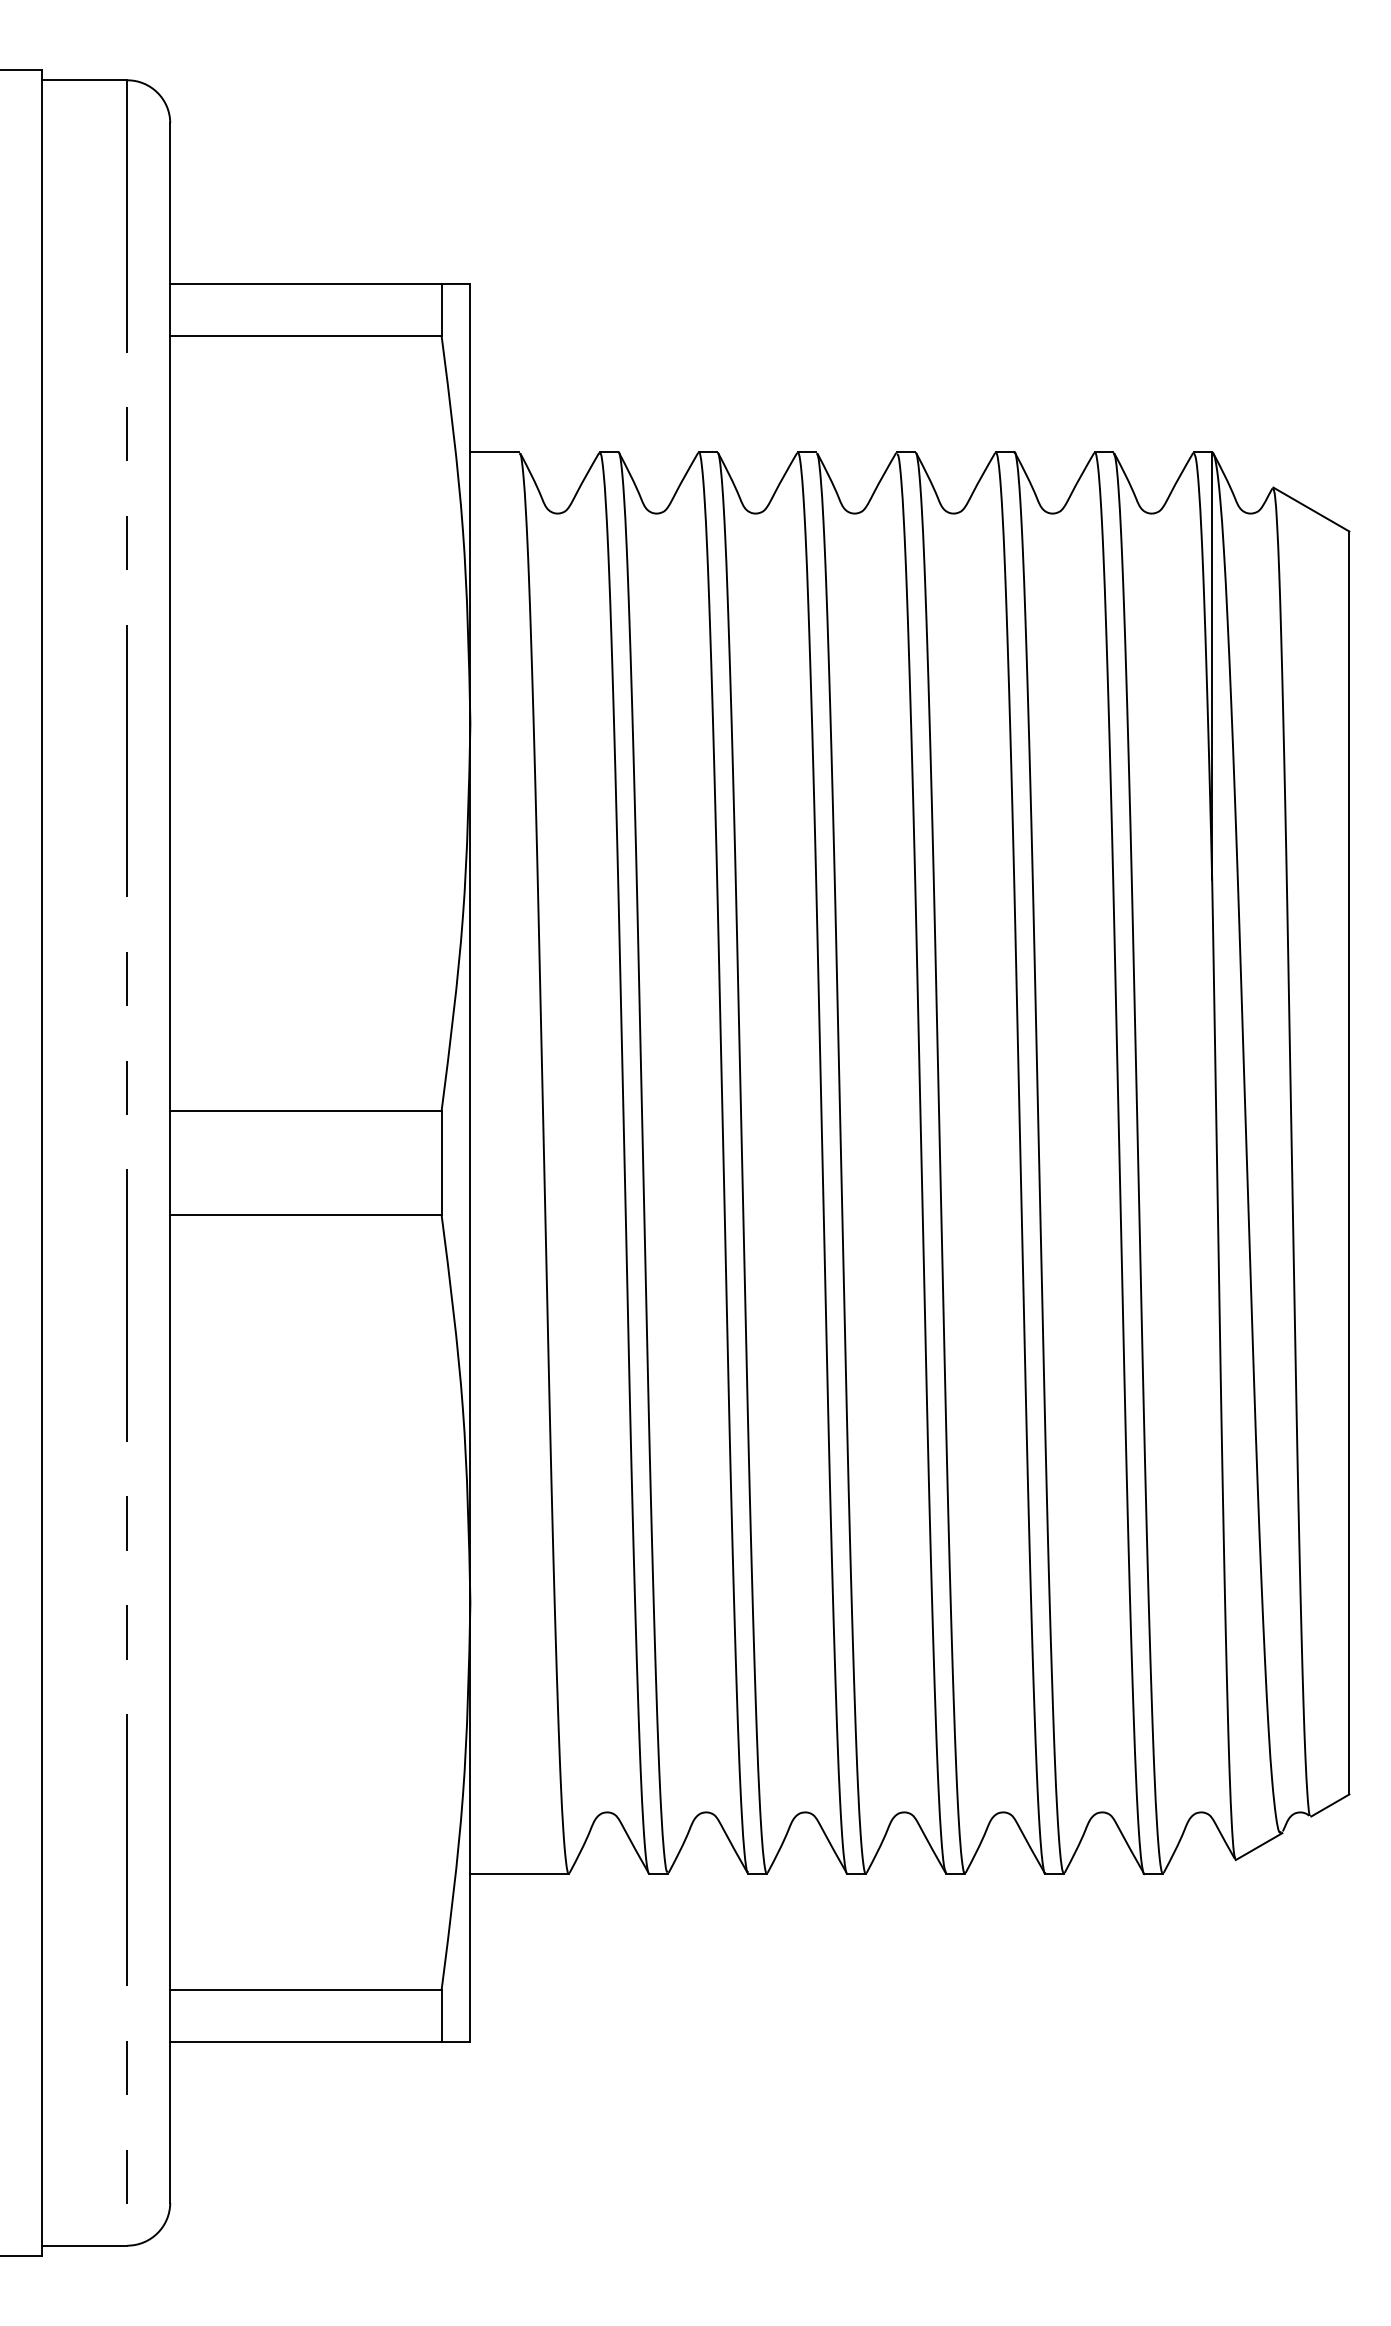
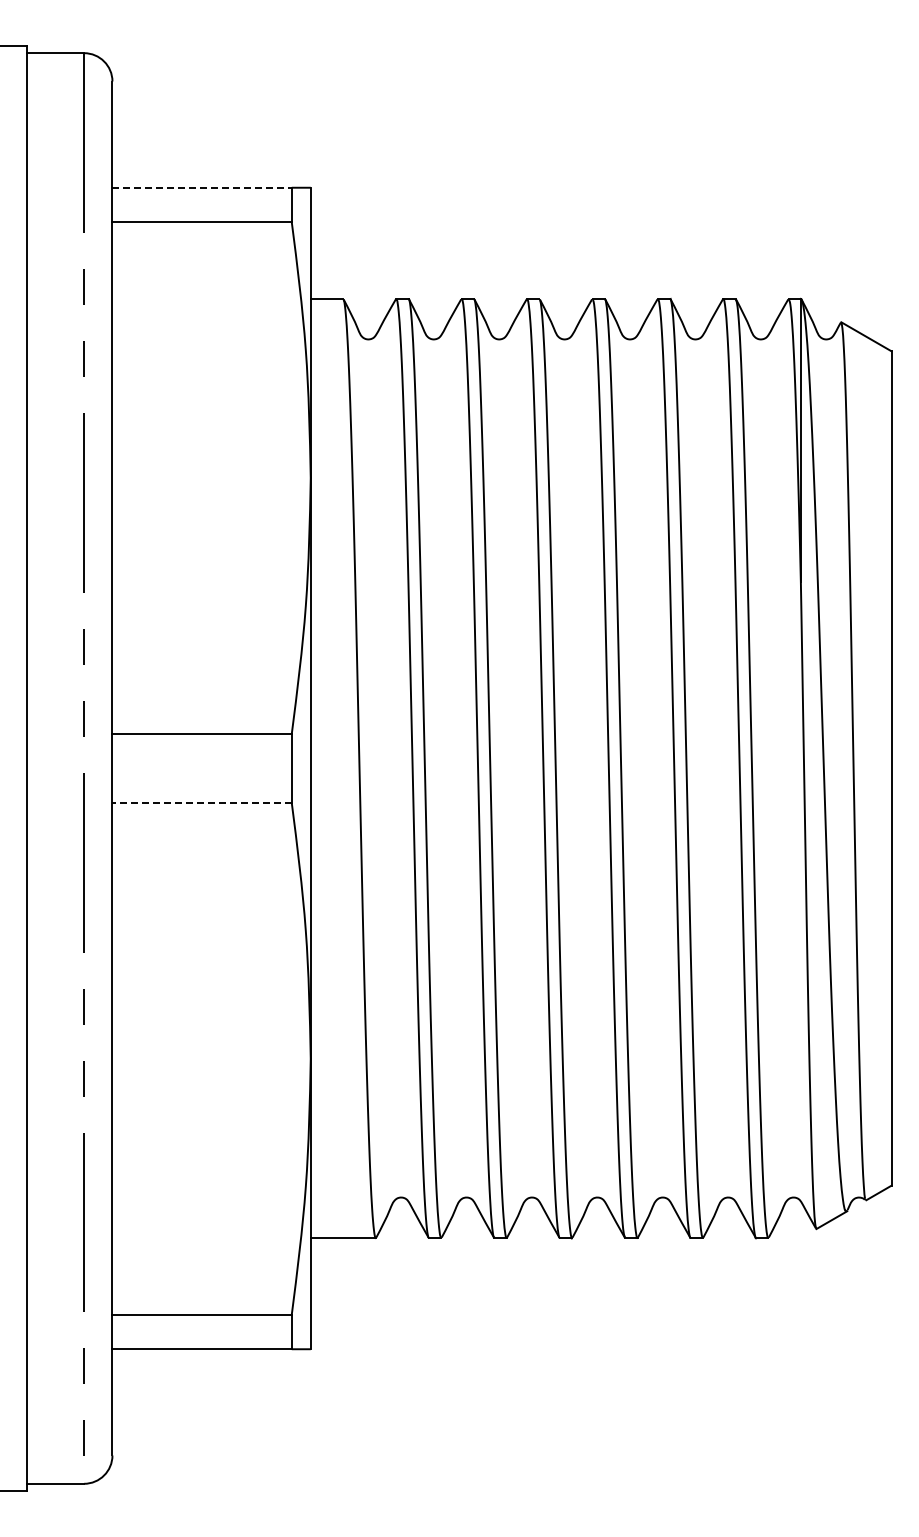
line: (306, 283) -> (202, 187), solid -> dashed
line: (306, 1215) -> (202, 803), solid -> dashed

